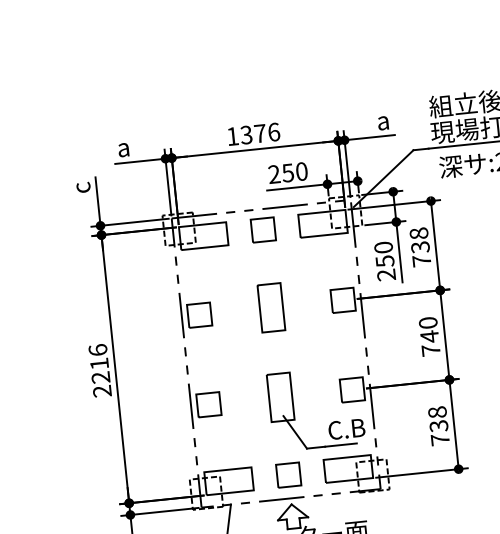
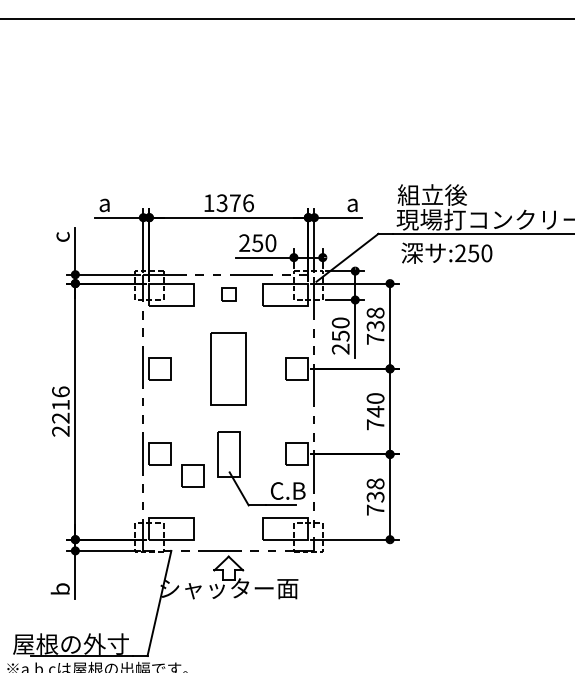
part: (263, 229) -> (228, 294), size x0.6
part: (271, 307) -> (228, 368), size x1.6
part: (288, 474) -> (192, 475), moved

